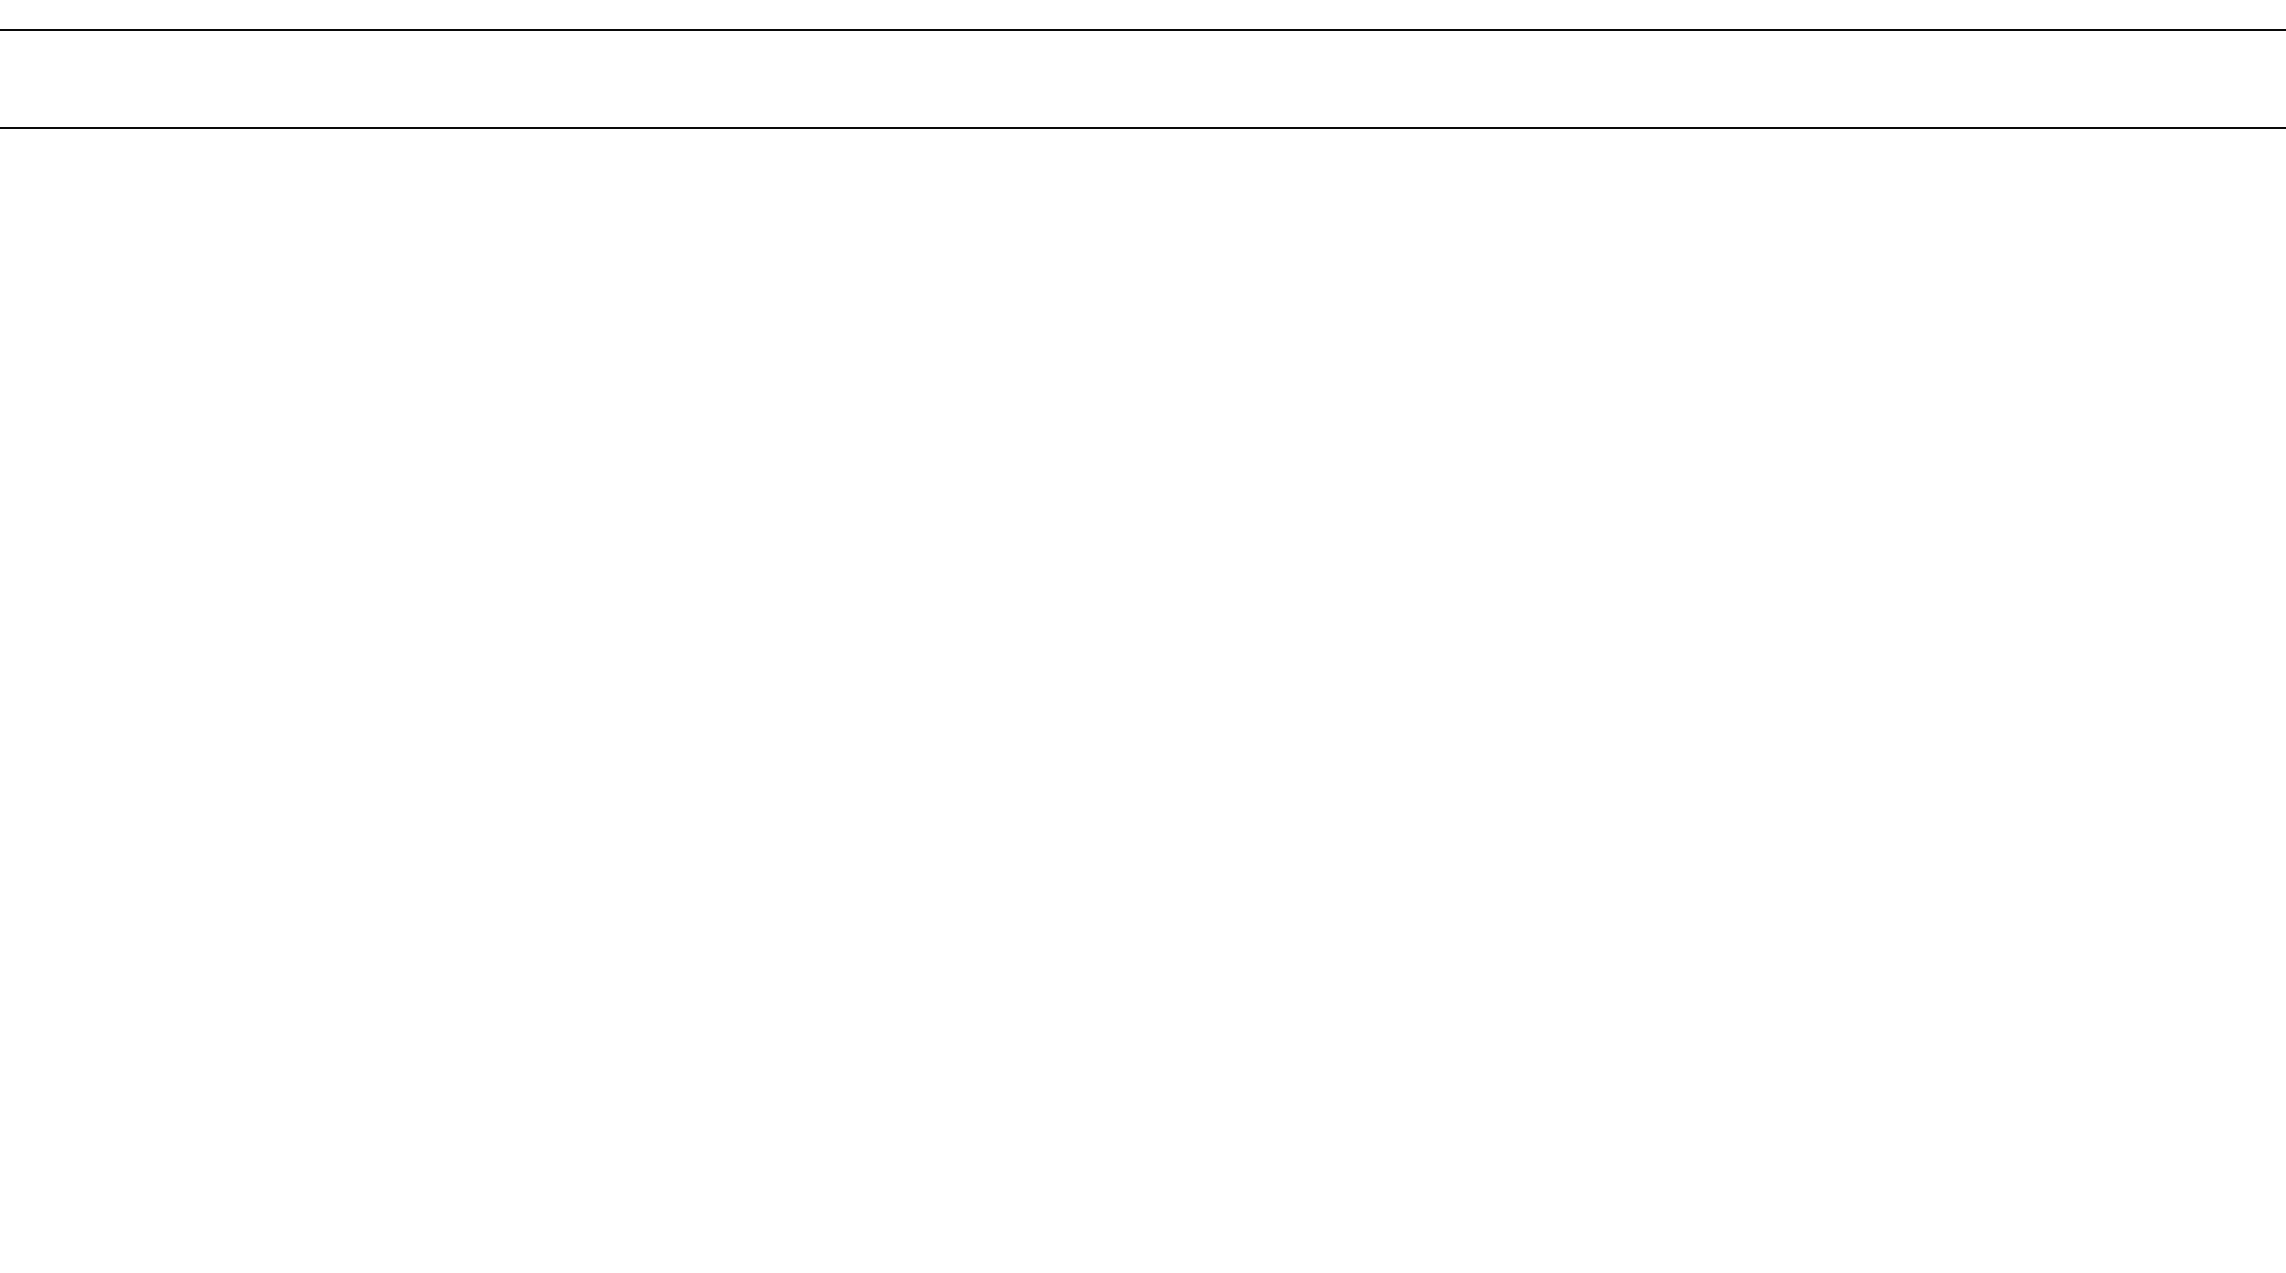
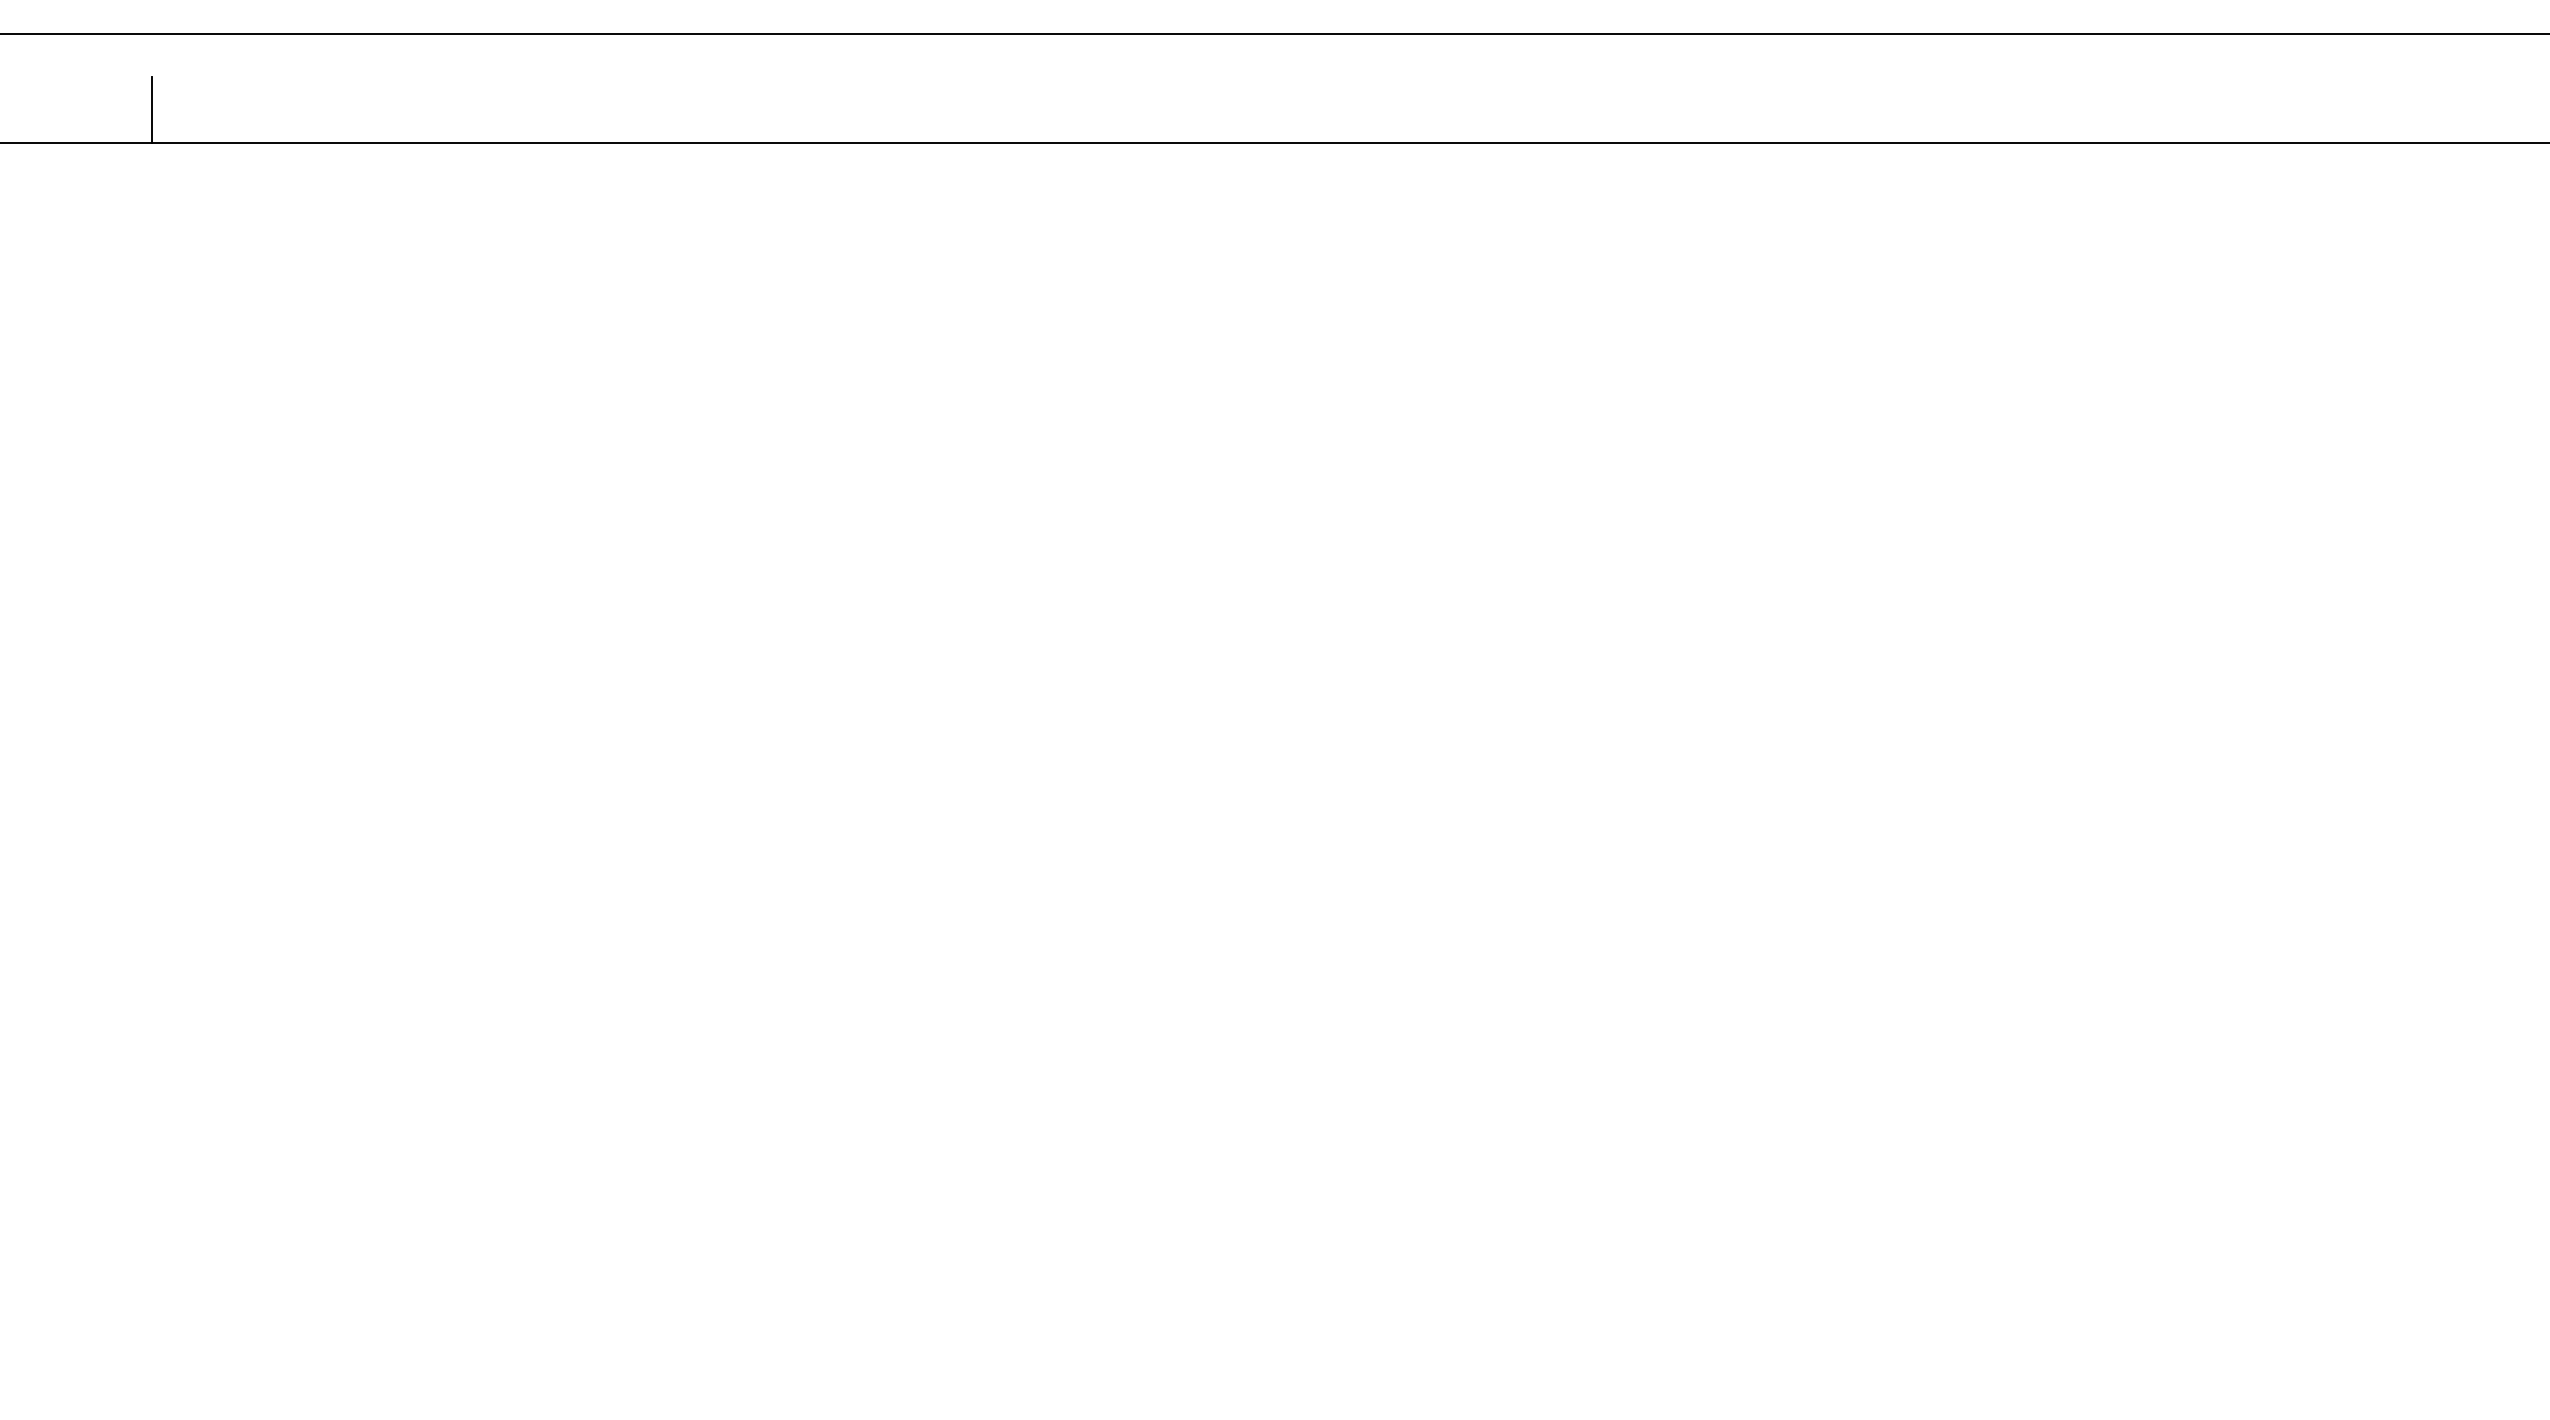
line: (135, 98) -> (151, 109), added

